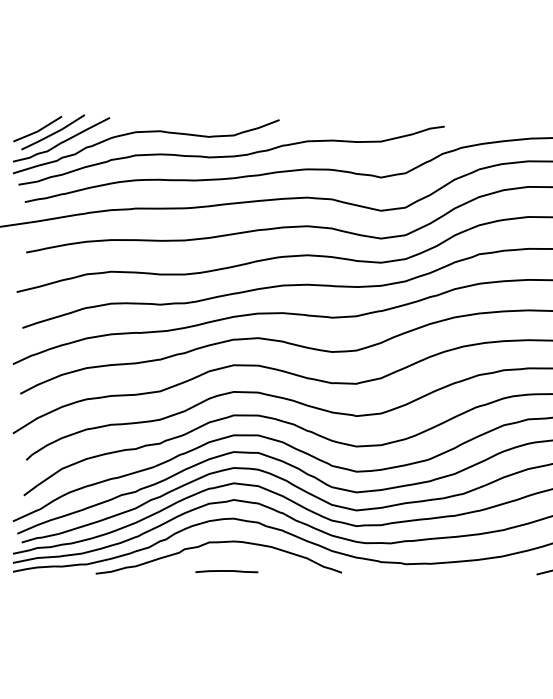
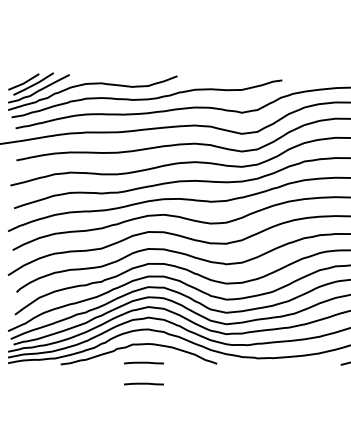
line: (226, 603) -> (143, 383), added

